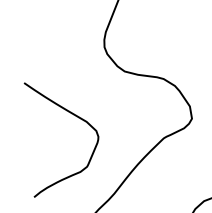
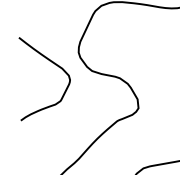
curve: (76, 118) -> (55, 65), moved

